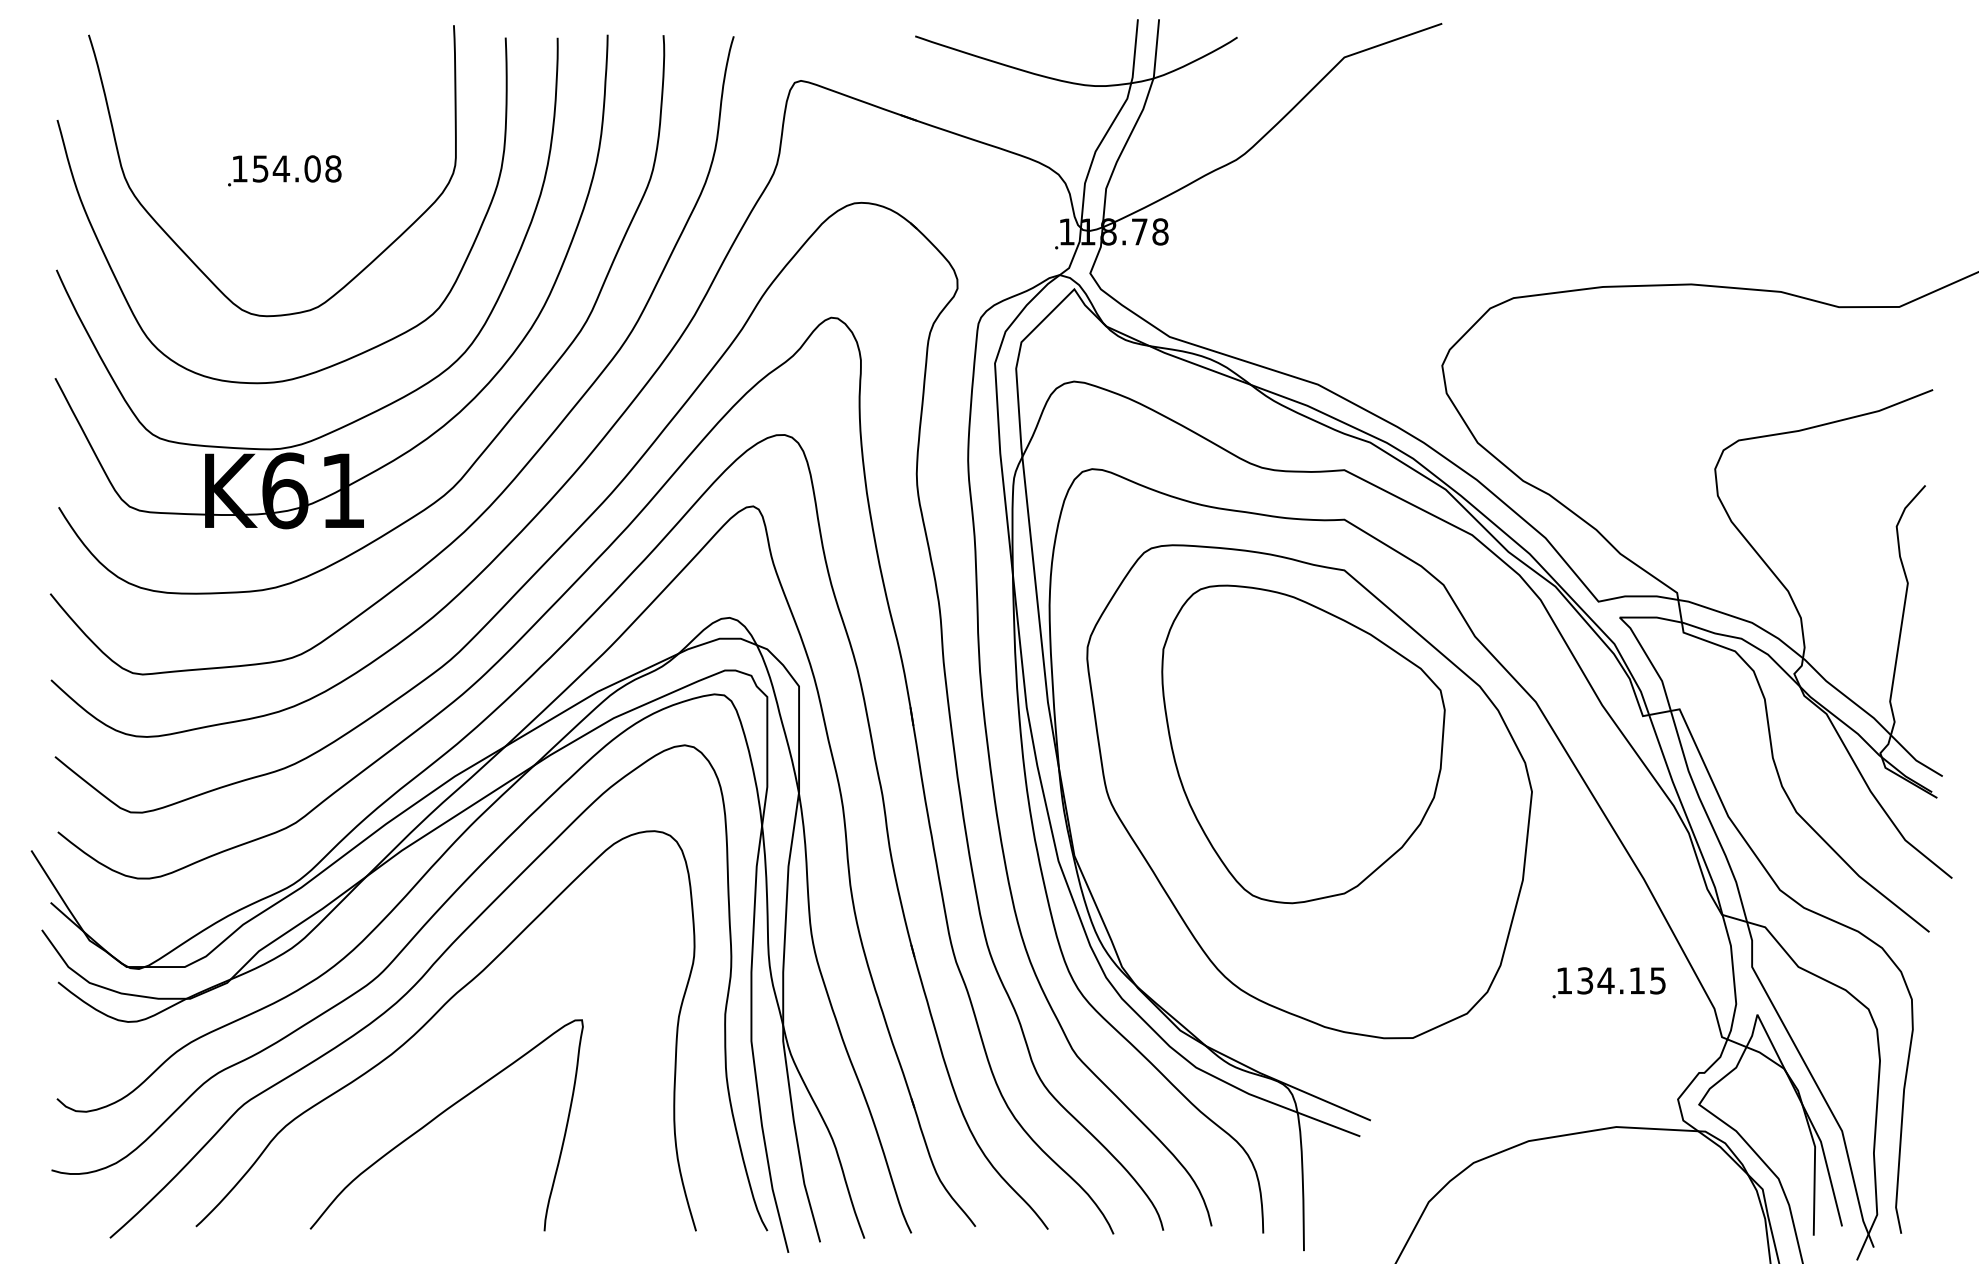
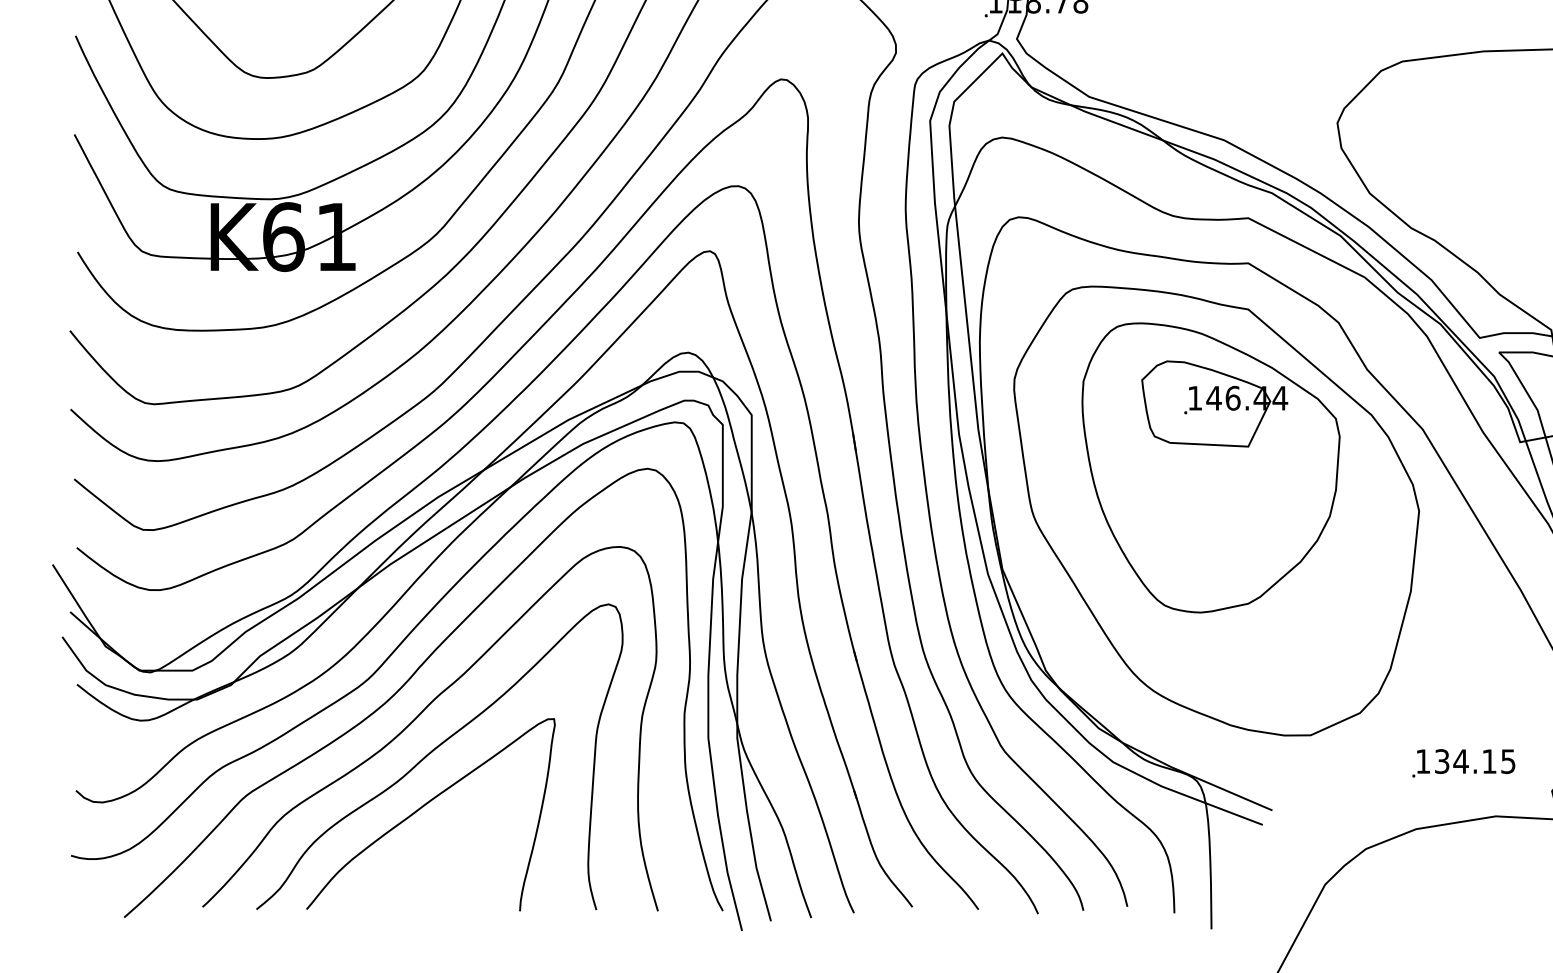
part: (1307, 673) -> (1214, 403), added
part: (1608, 982) -> (1463, 763), moved
curve: (451, 1054) -> (435, 750), added

